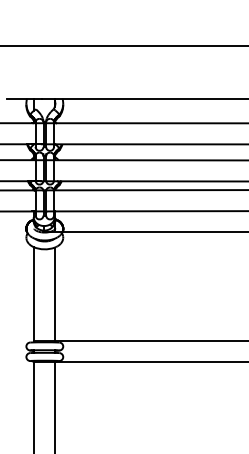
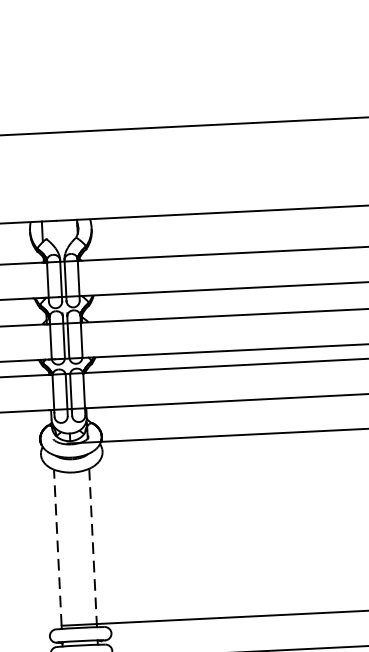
line: (33, 293) -> (57, 547), solid -> dashed
line: (54, 294) -> (92, 547), solid -> dashed

